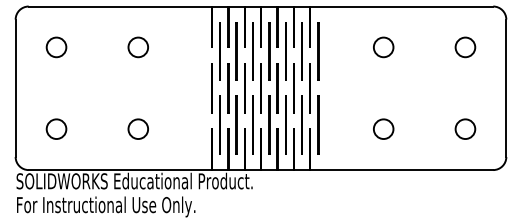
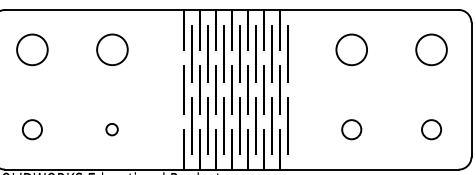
circle: (56, 47) -> (32, 49), size x1.6
circle: (137, 47) -> (111, 49), size x1.6
circle: (383, 47) -> (351, 49), size x1.6
circle: (465, 47) -> (431, 49), size x1.6
circle: (137, 128) -> (111, 129), size x0.6

